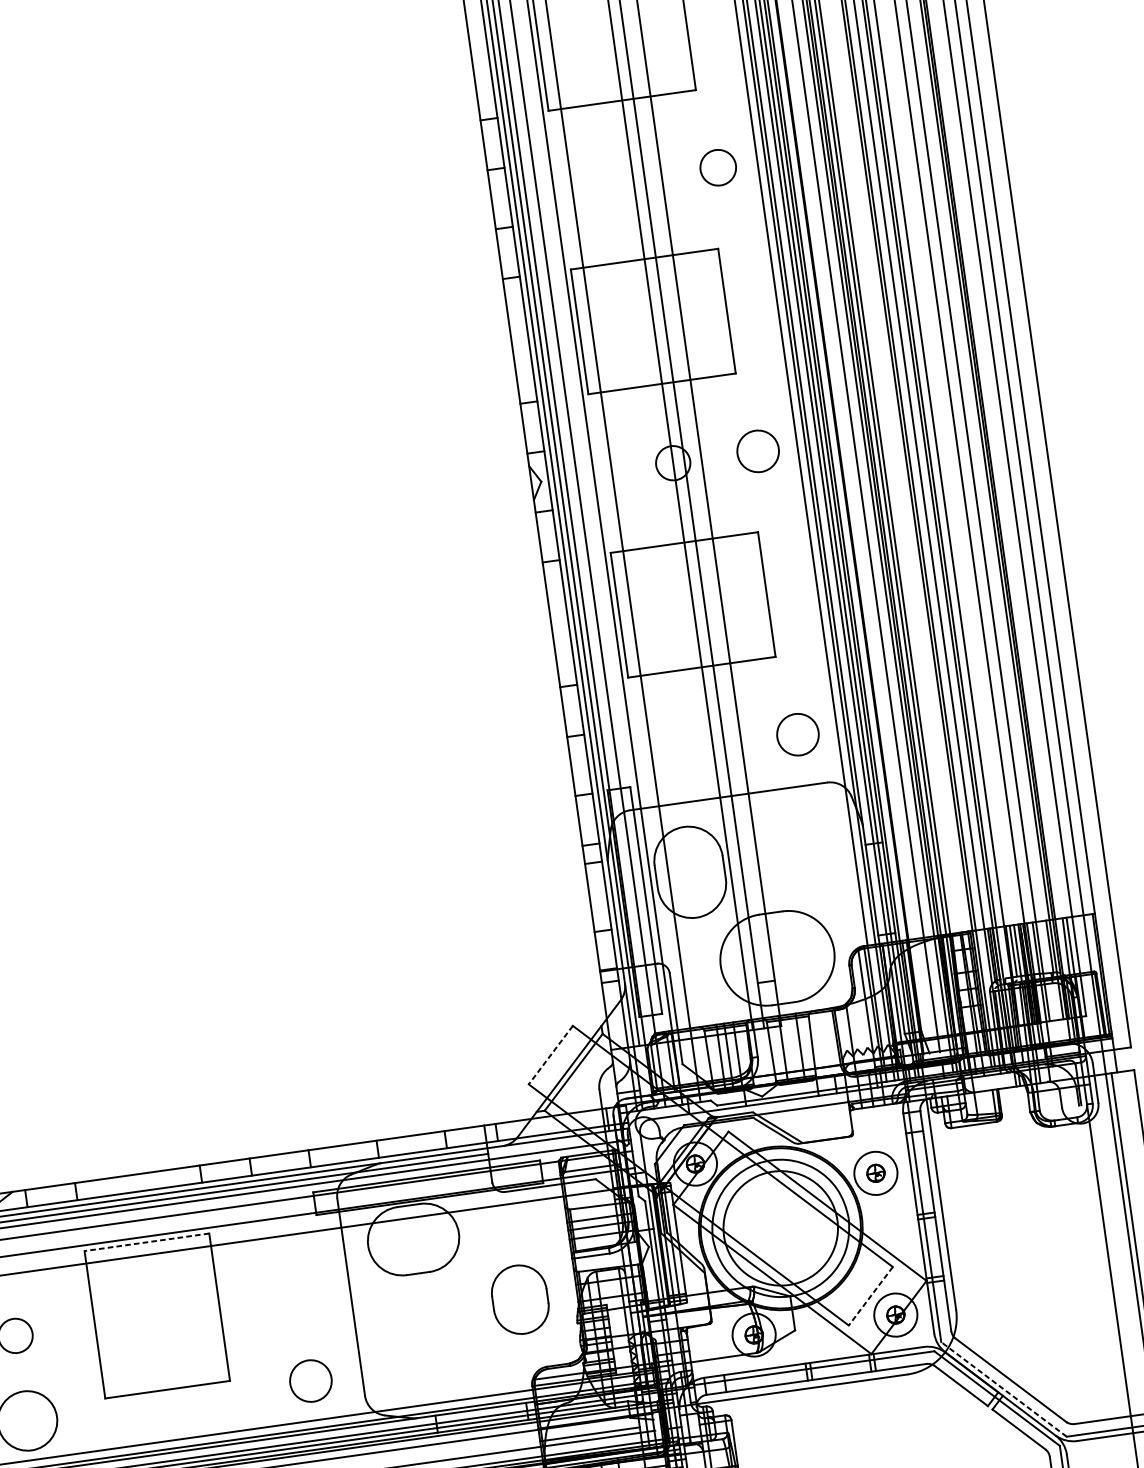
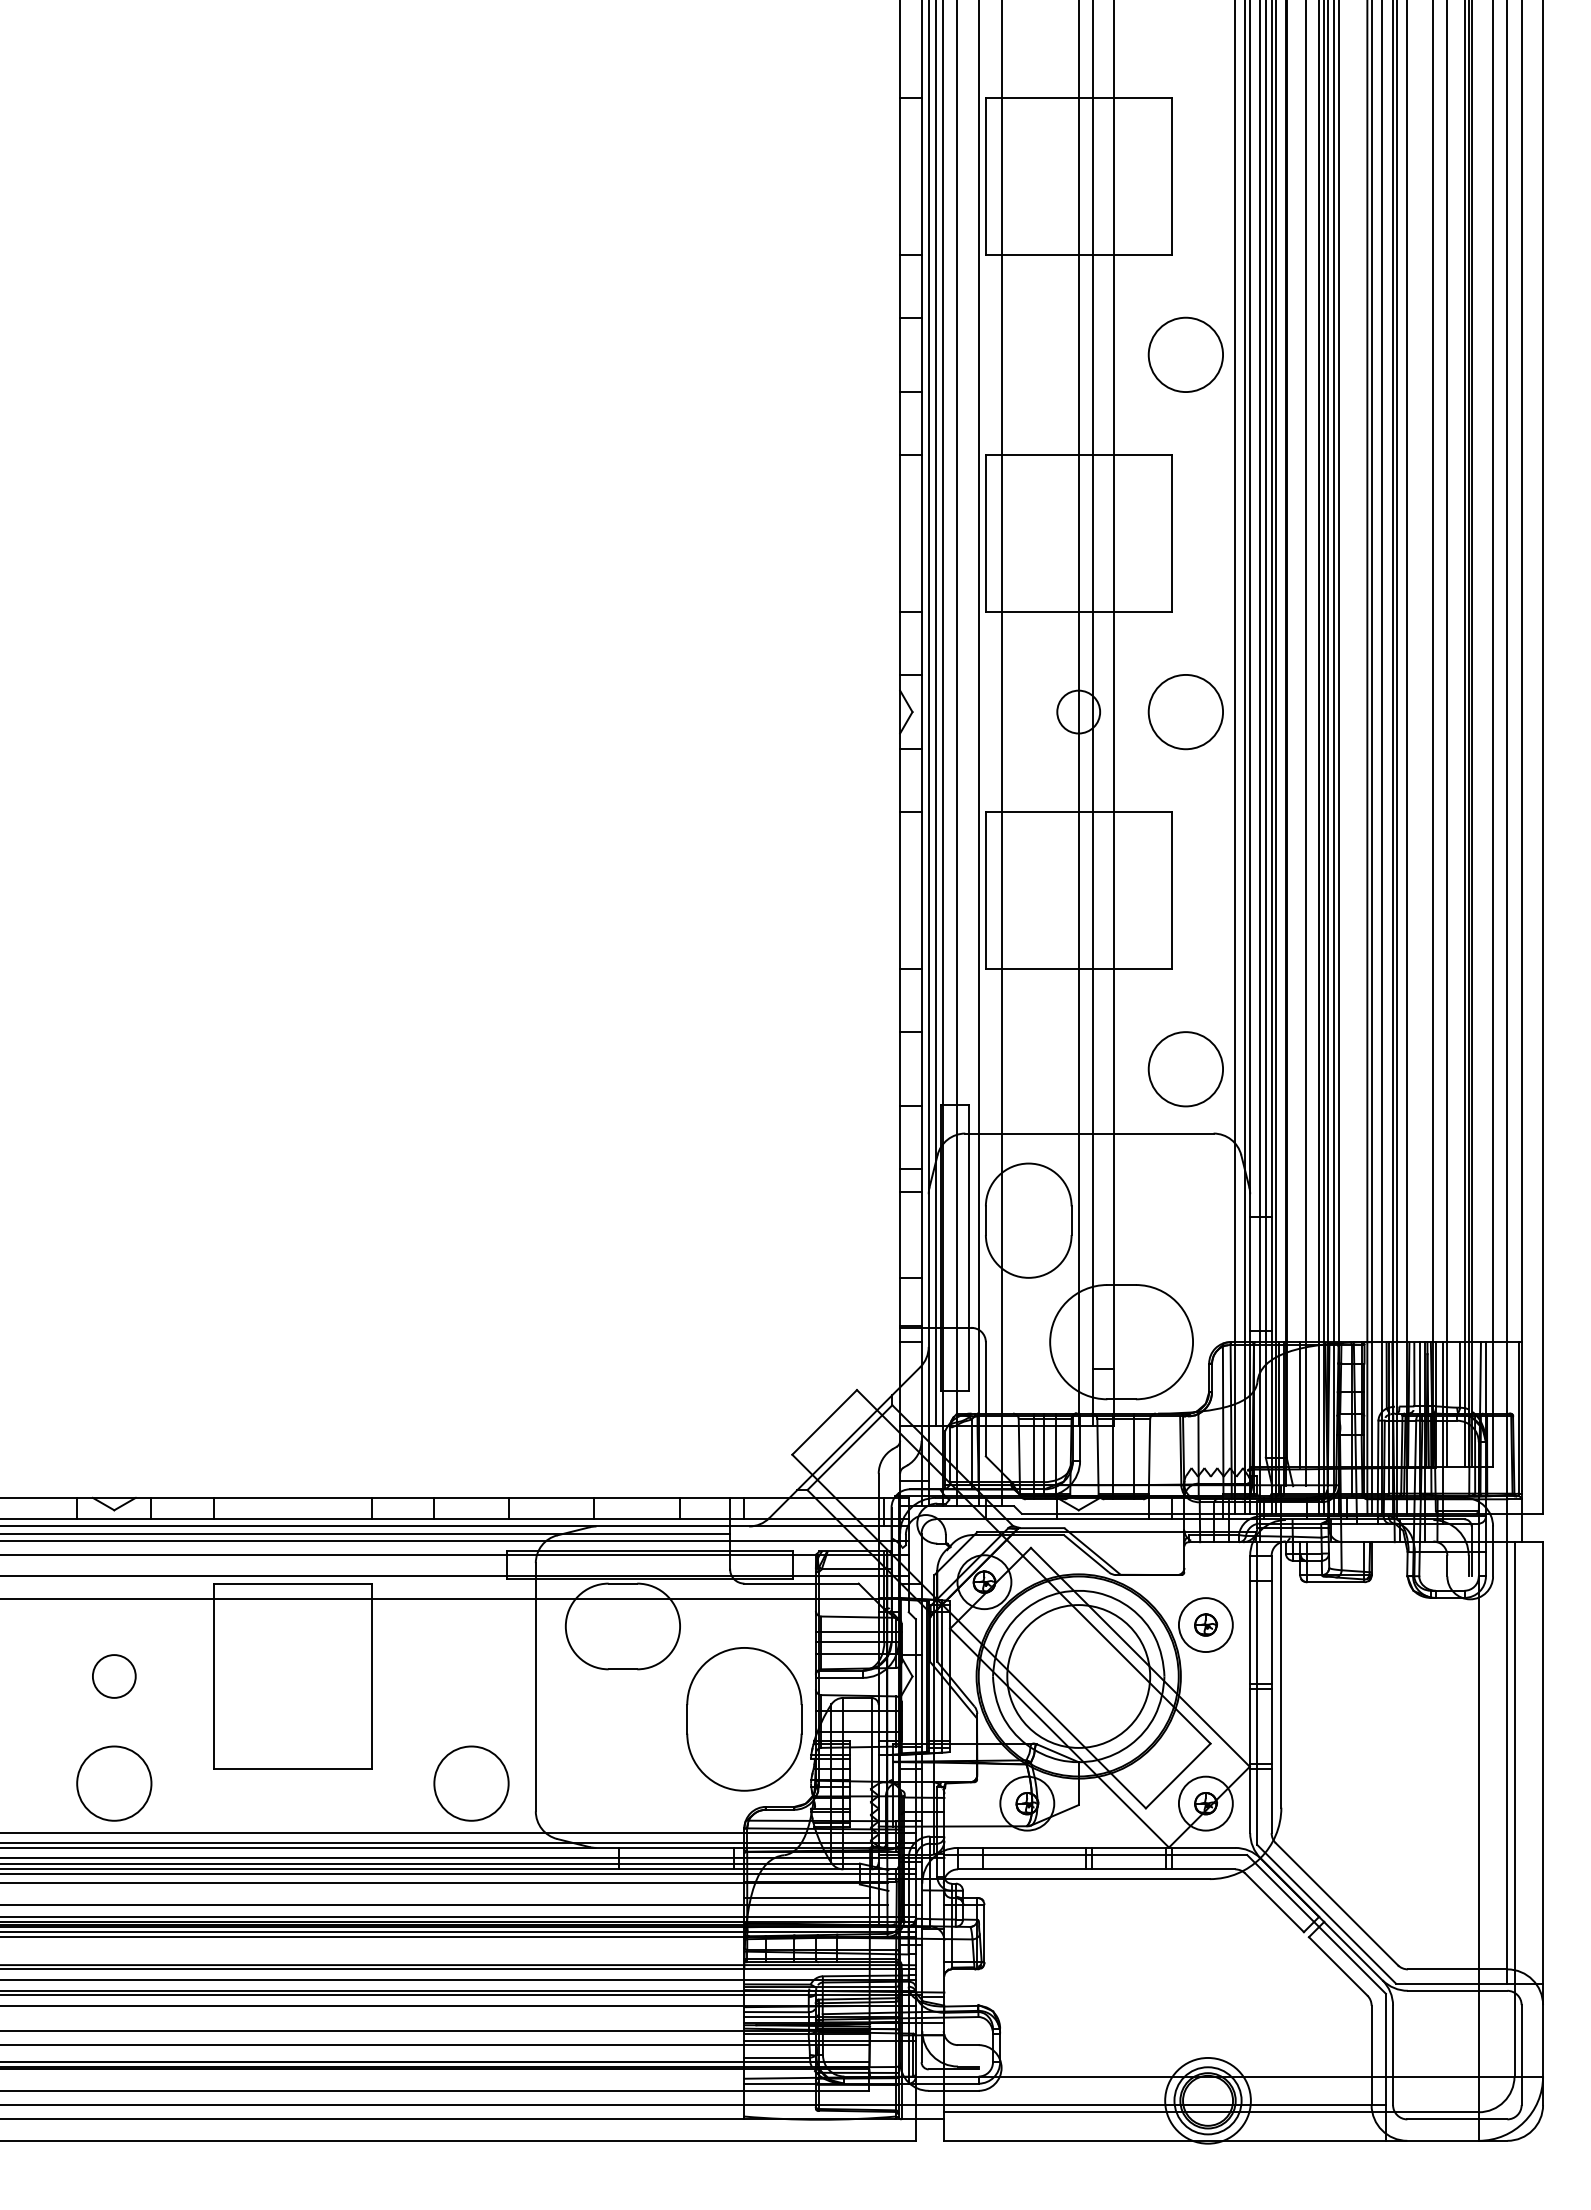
circle: (718, 167) -> (1185, 354), size x1.67
circle: (757, 451) -> (1185, 712), size x1.43
circle: (797, 734) -> (1185, 1069), size x1.43
line: (926, 987) -> (1300, 1404), added
line: (550, 1055) -> (824, 1422), dashed -> solid
line: (146, 1242) -> (292, 1583), dashed -> solid
line: (871, 1296) -> (1178, 1776), dashed -> solid
part: (520, 1299) -> (744, 1719), size x1.67
circle: (310, 1380) -> (471, 1783), size x1.43
line: (1003, 1388) -> (1326, 1913), dashed -> solid

